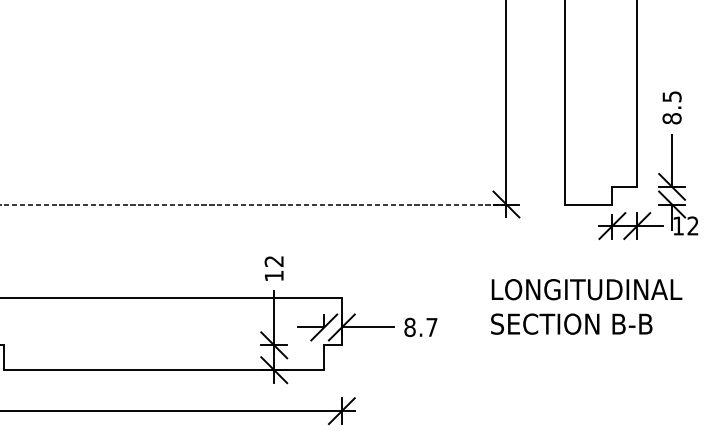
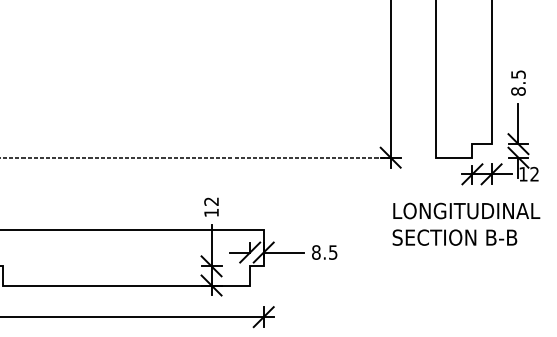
text: (586, 306) -> (466, 224), moved
text: (431, 327) -> (332, 252), 8.7 -> 8.5

